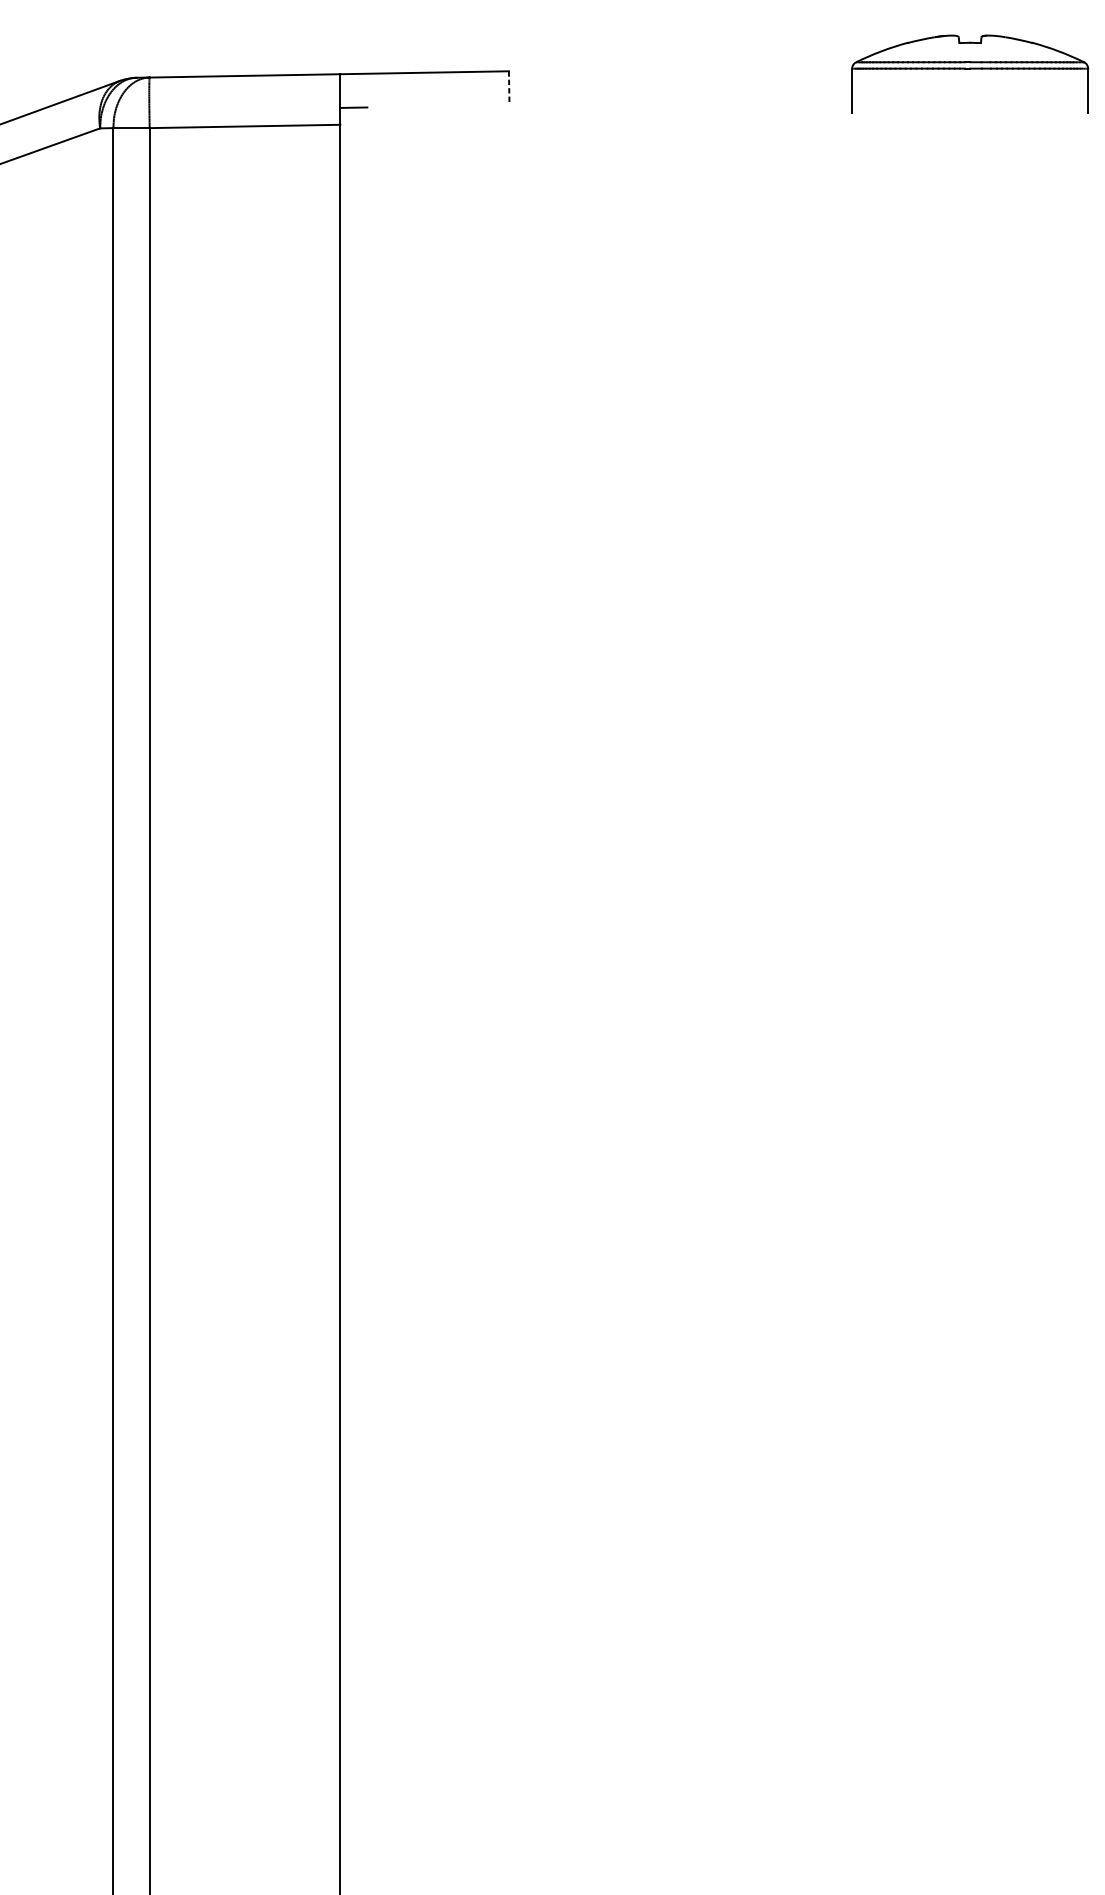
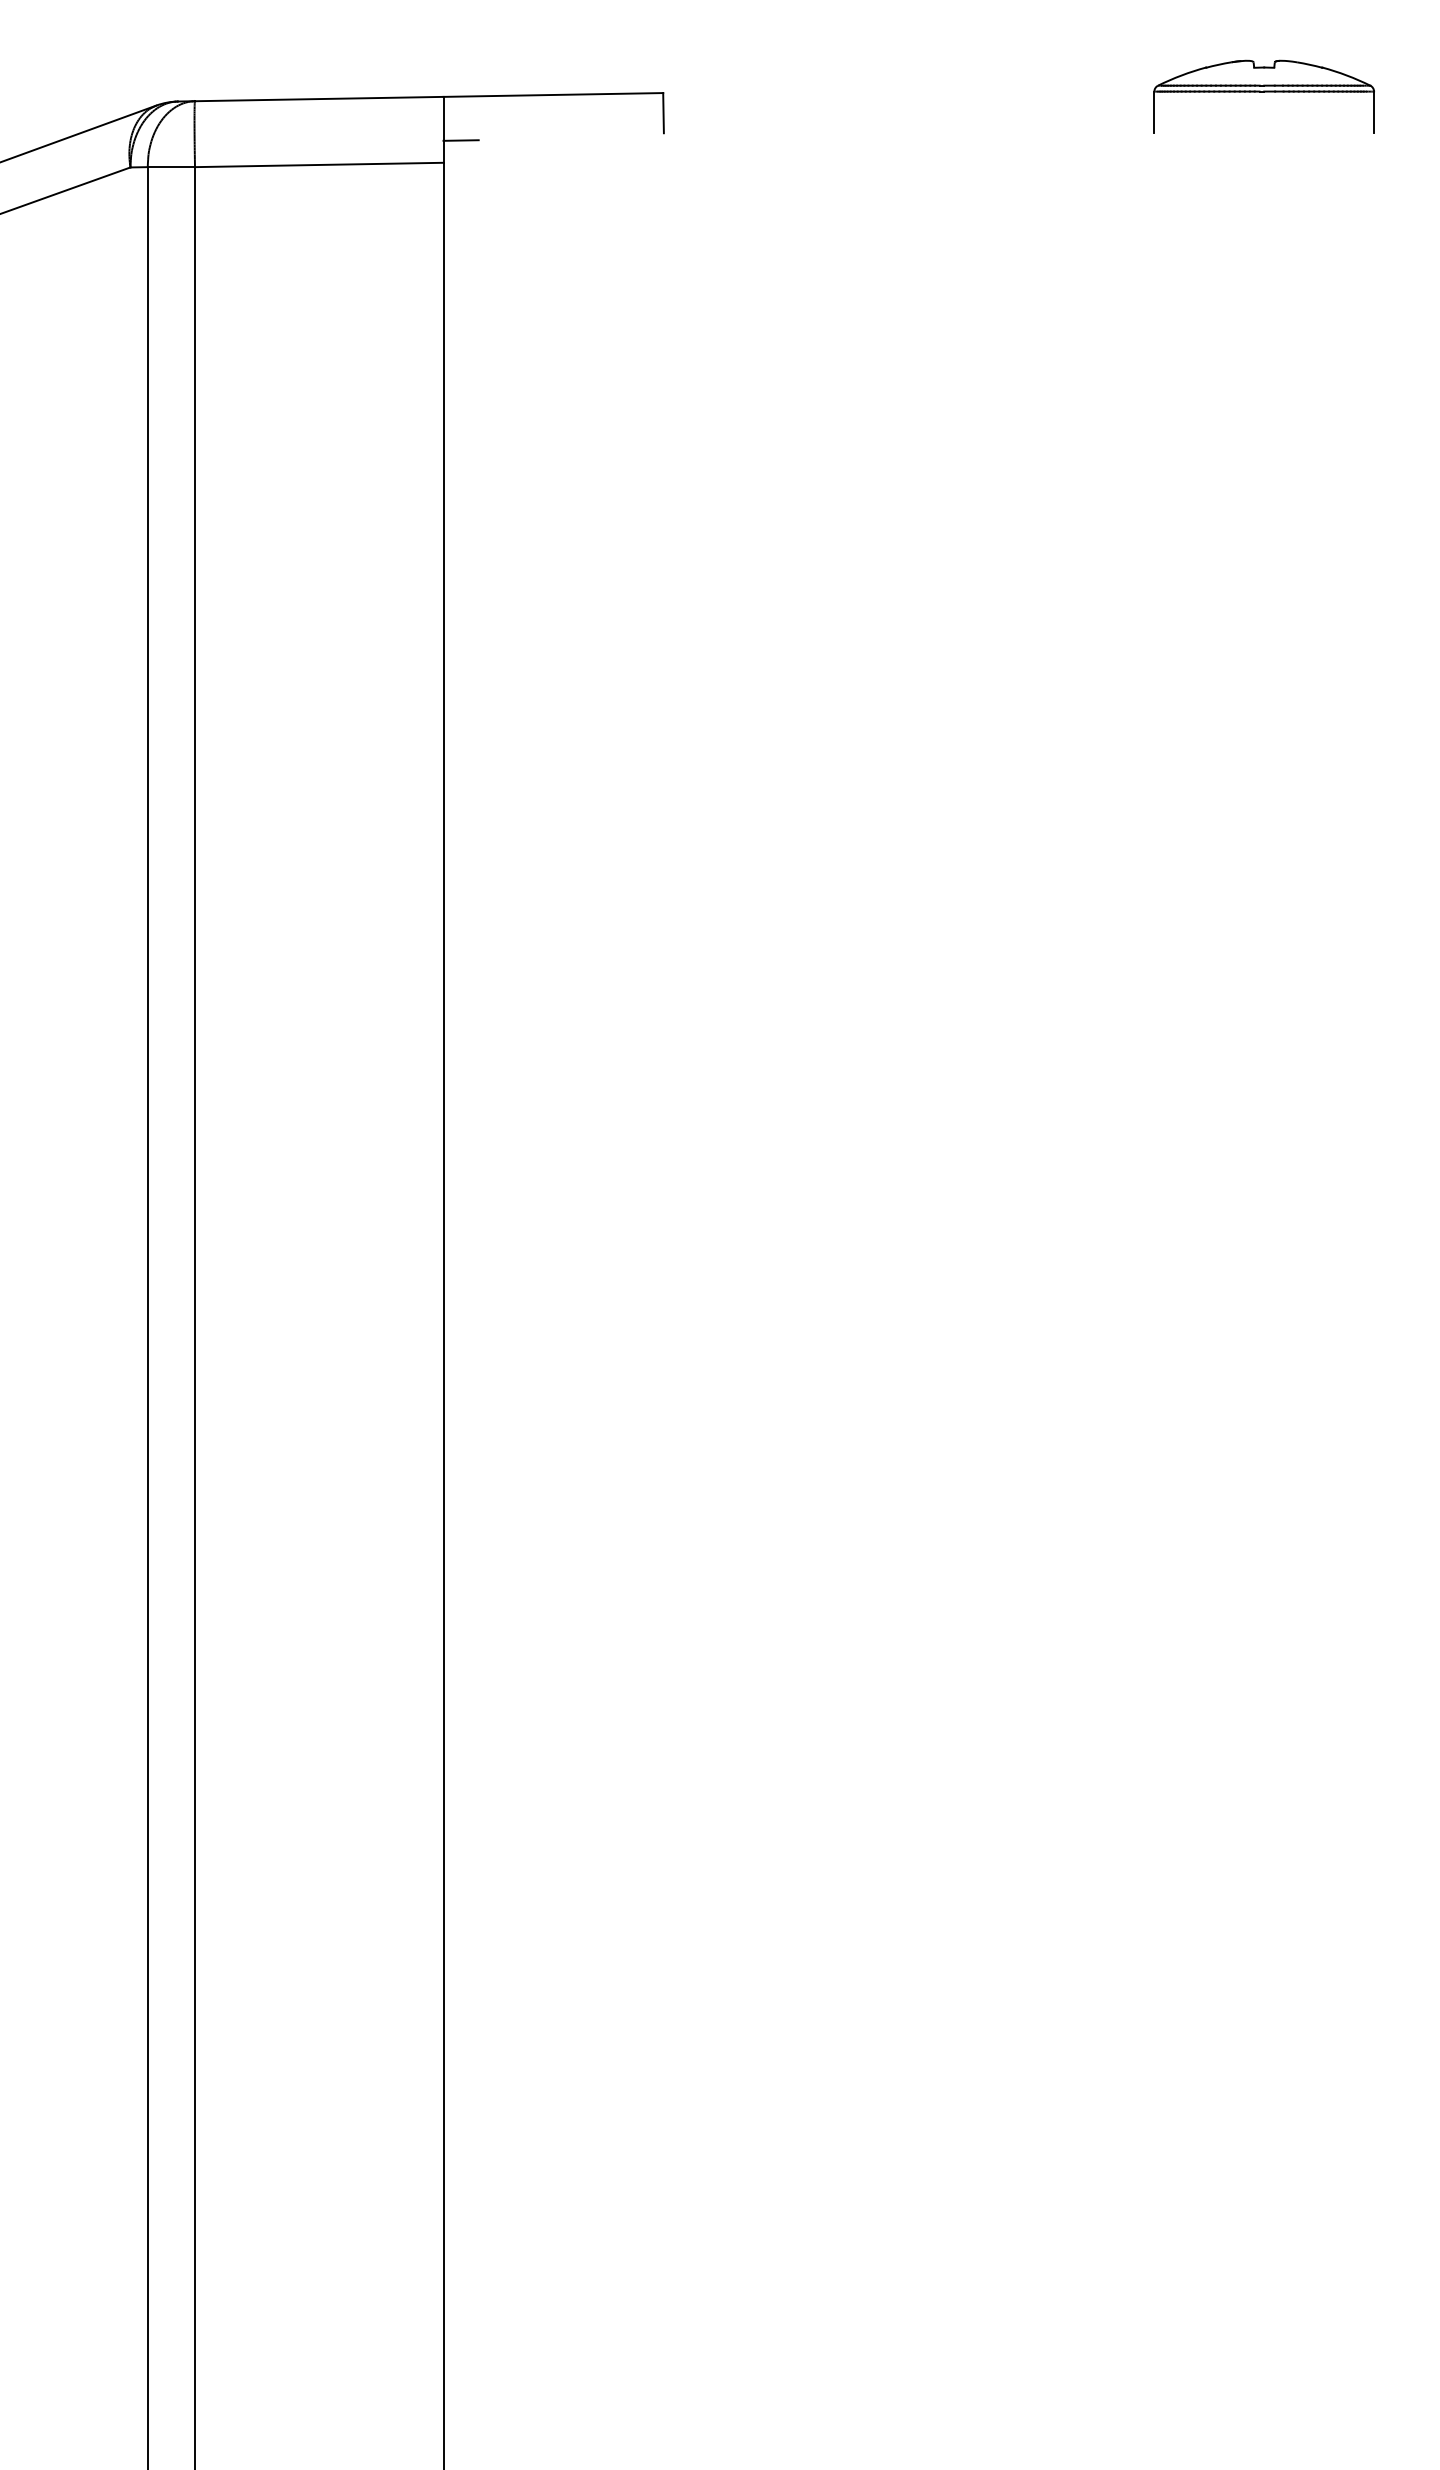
part: (969, 73) -> (1263, 96), size x0.71
line: (509, 86) -> (663, 113), dashed -> solid

